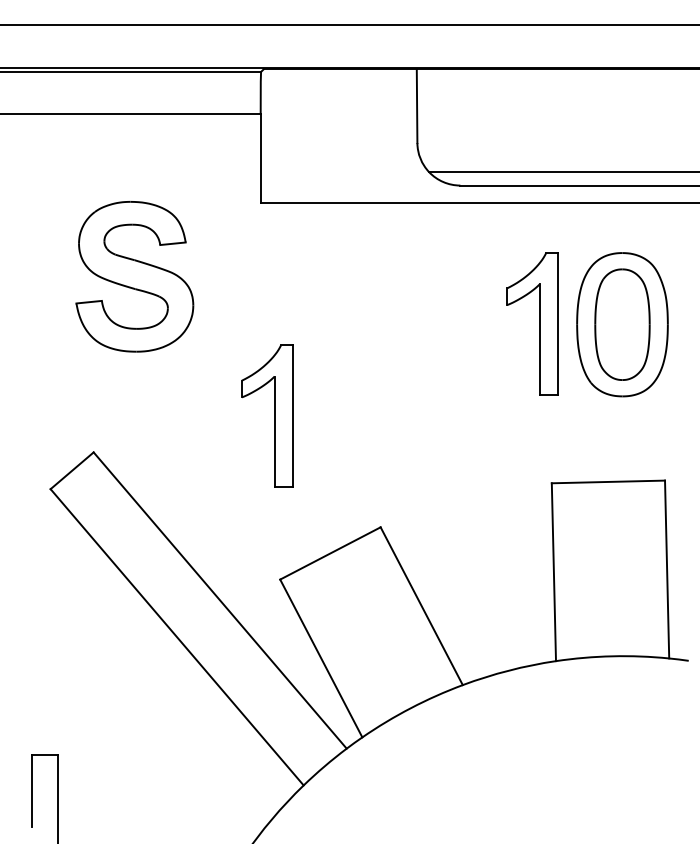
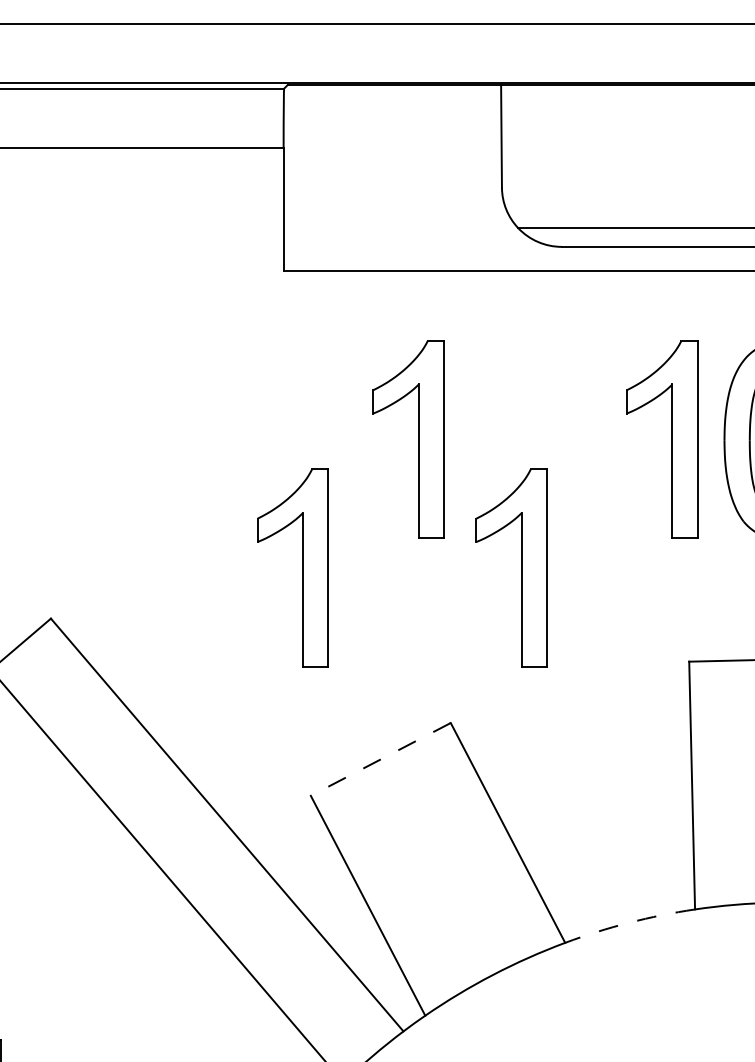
part: (134, 276) -> (107, 373), removed
part: (357, 323) -> (418, 439), added
part: (431, 415) -> (521, 567), added
line: (330, 553) -> (380, 759), solid -> dashed
arc: (508, 670) -> (628, 922), solid -> dashed

